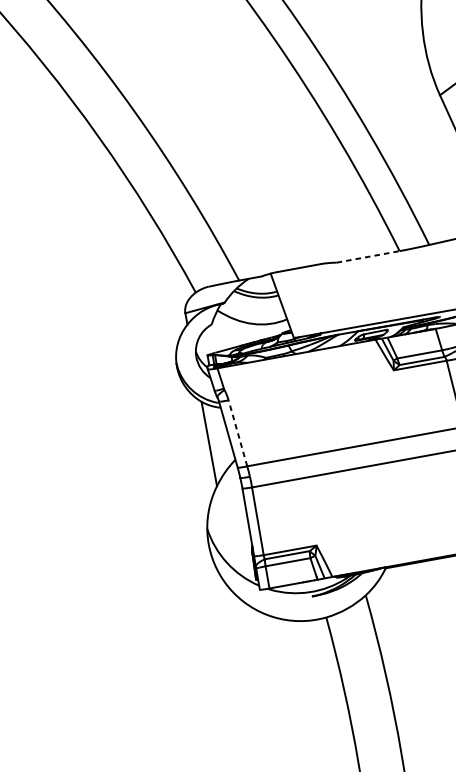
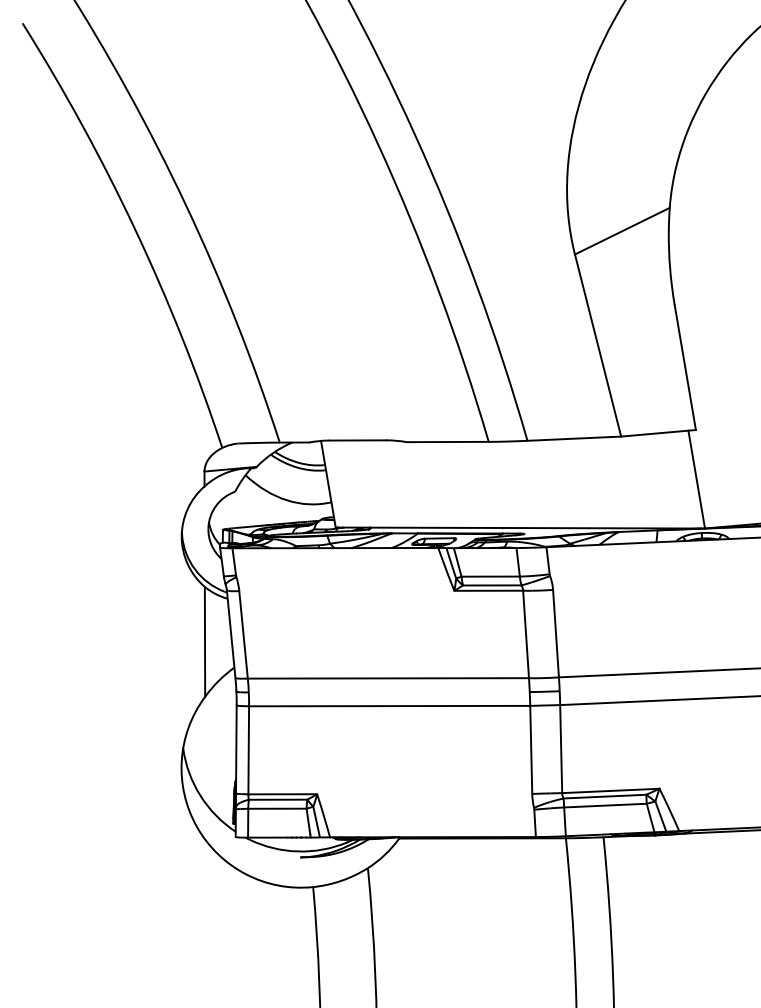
line: (368, 257) -> (448, 442), dashed -> solid
line: (237, 433) -> (243, 634), dashed -> solid

